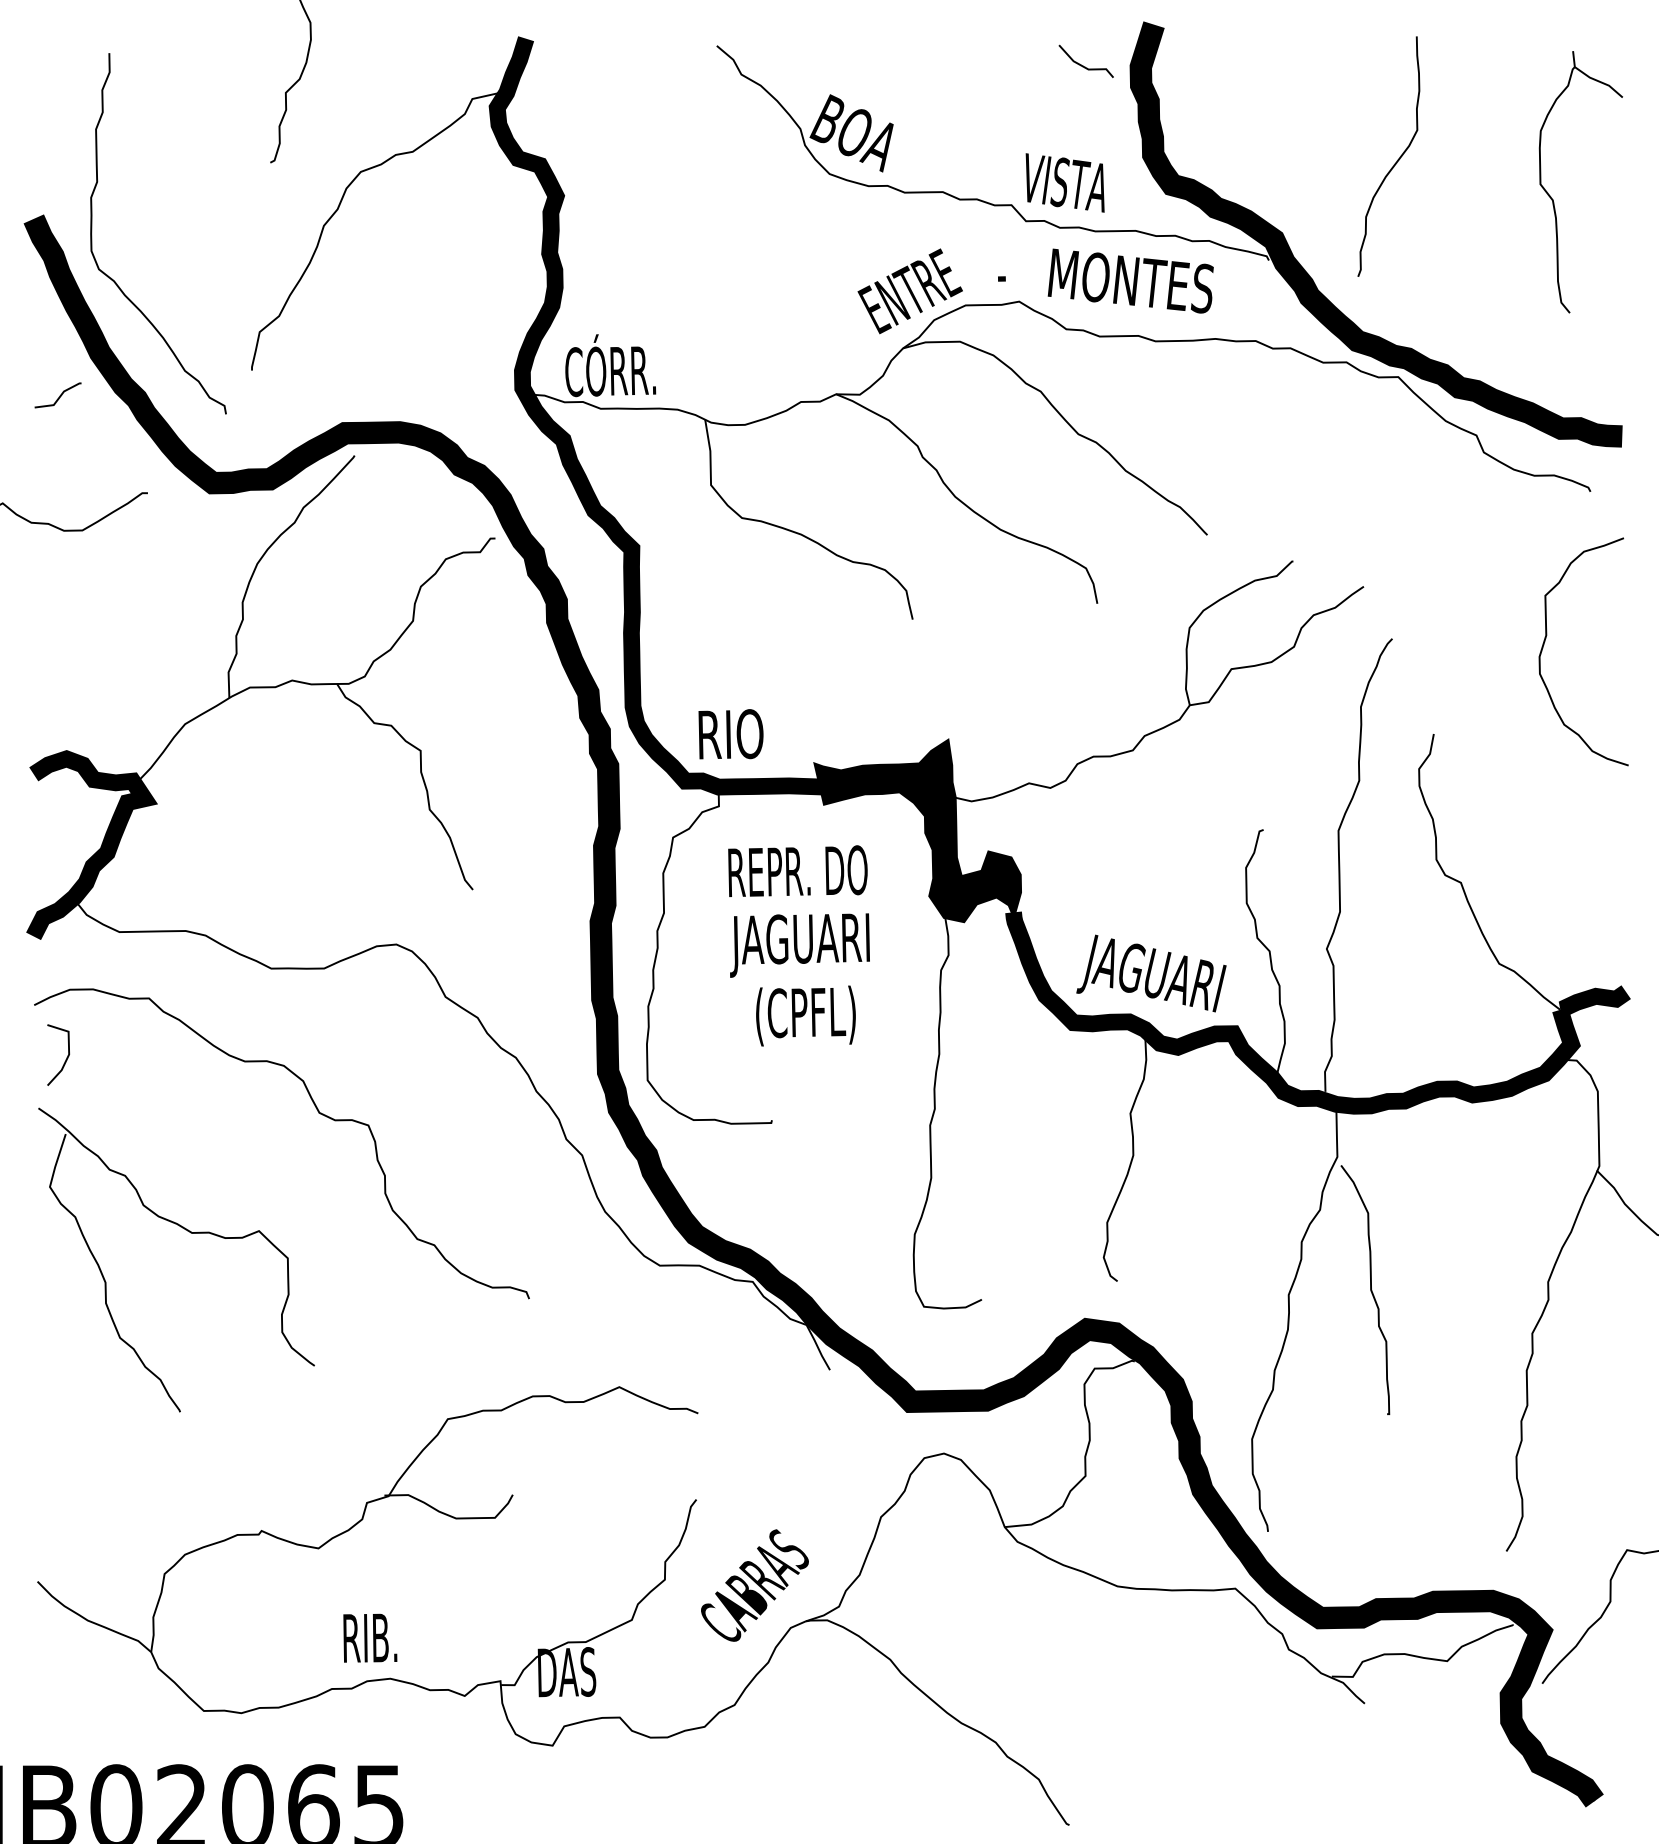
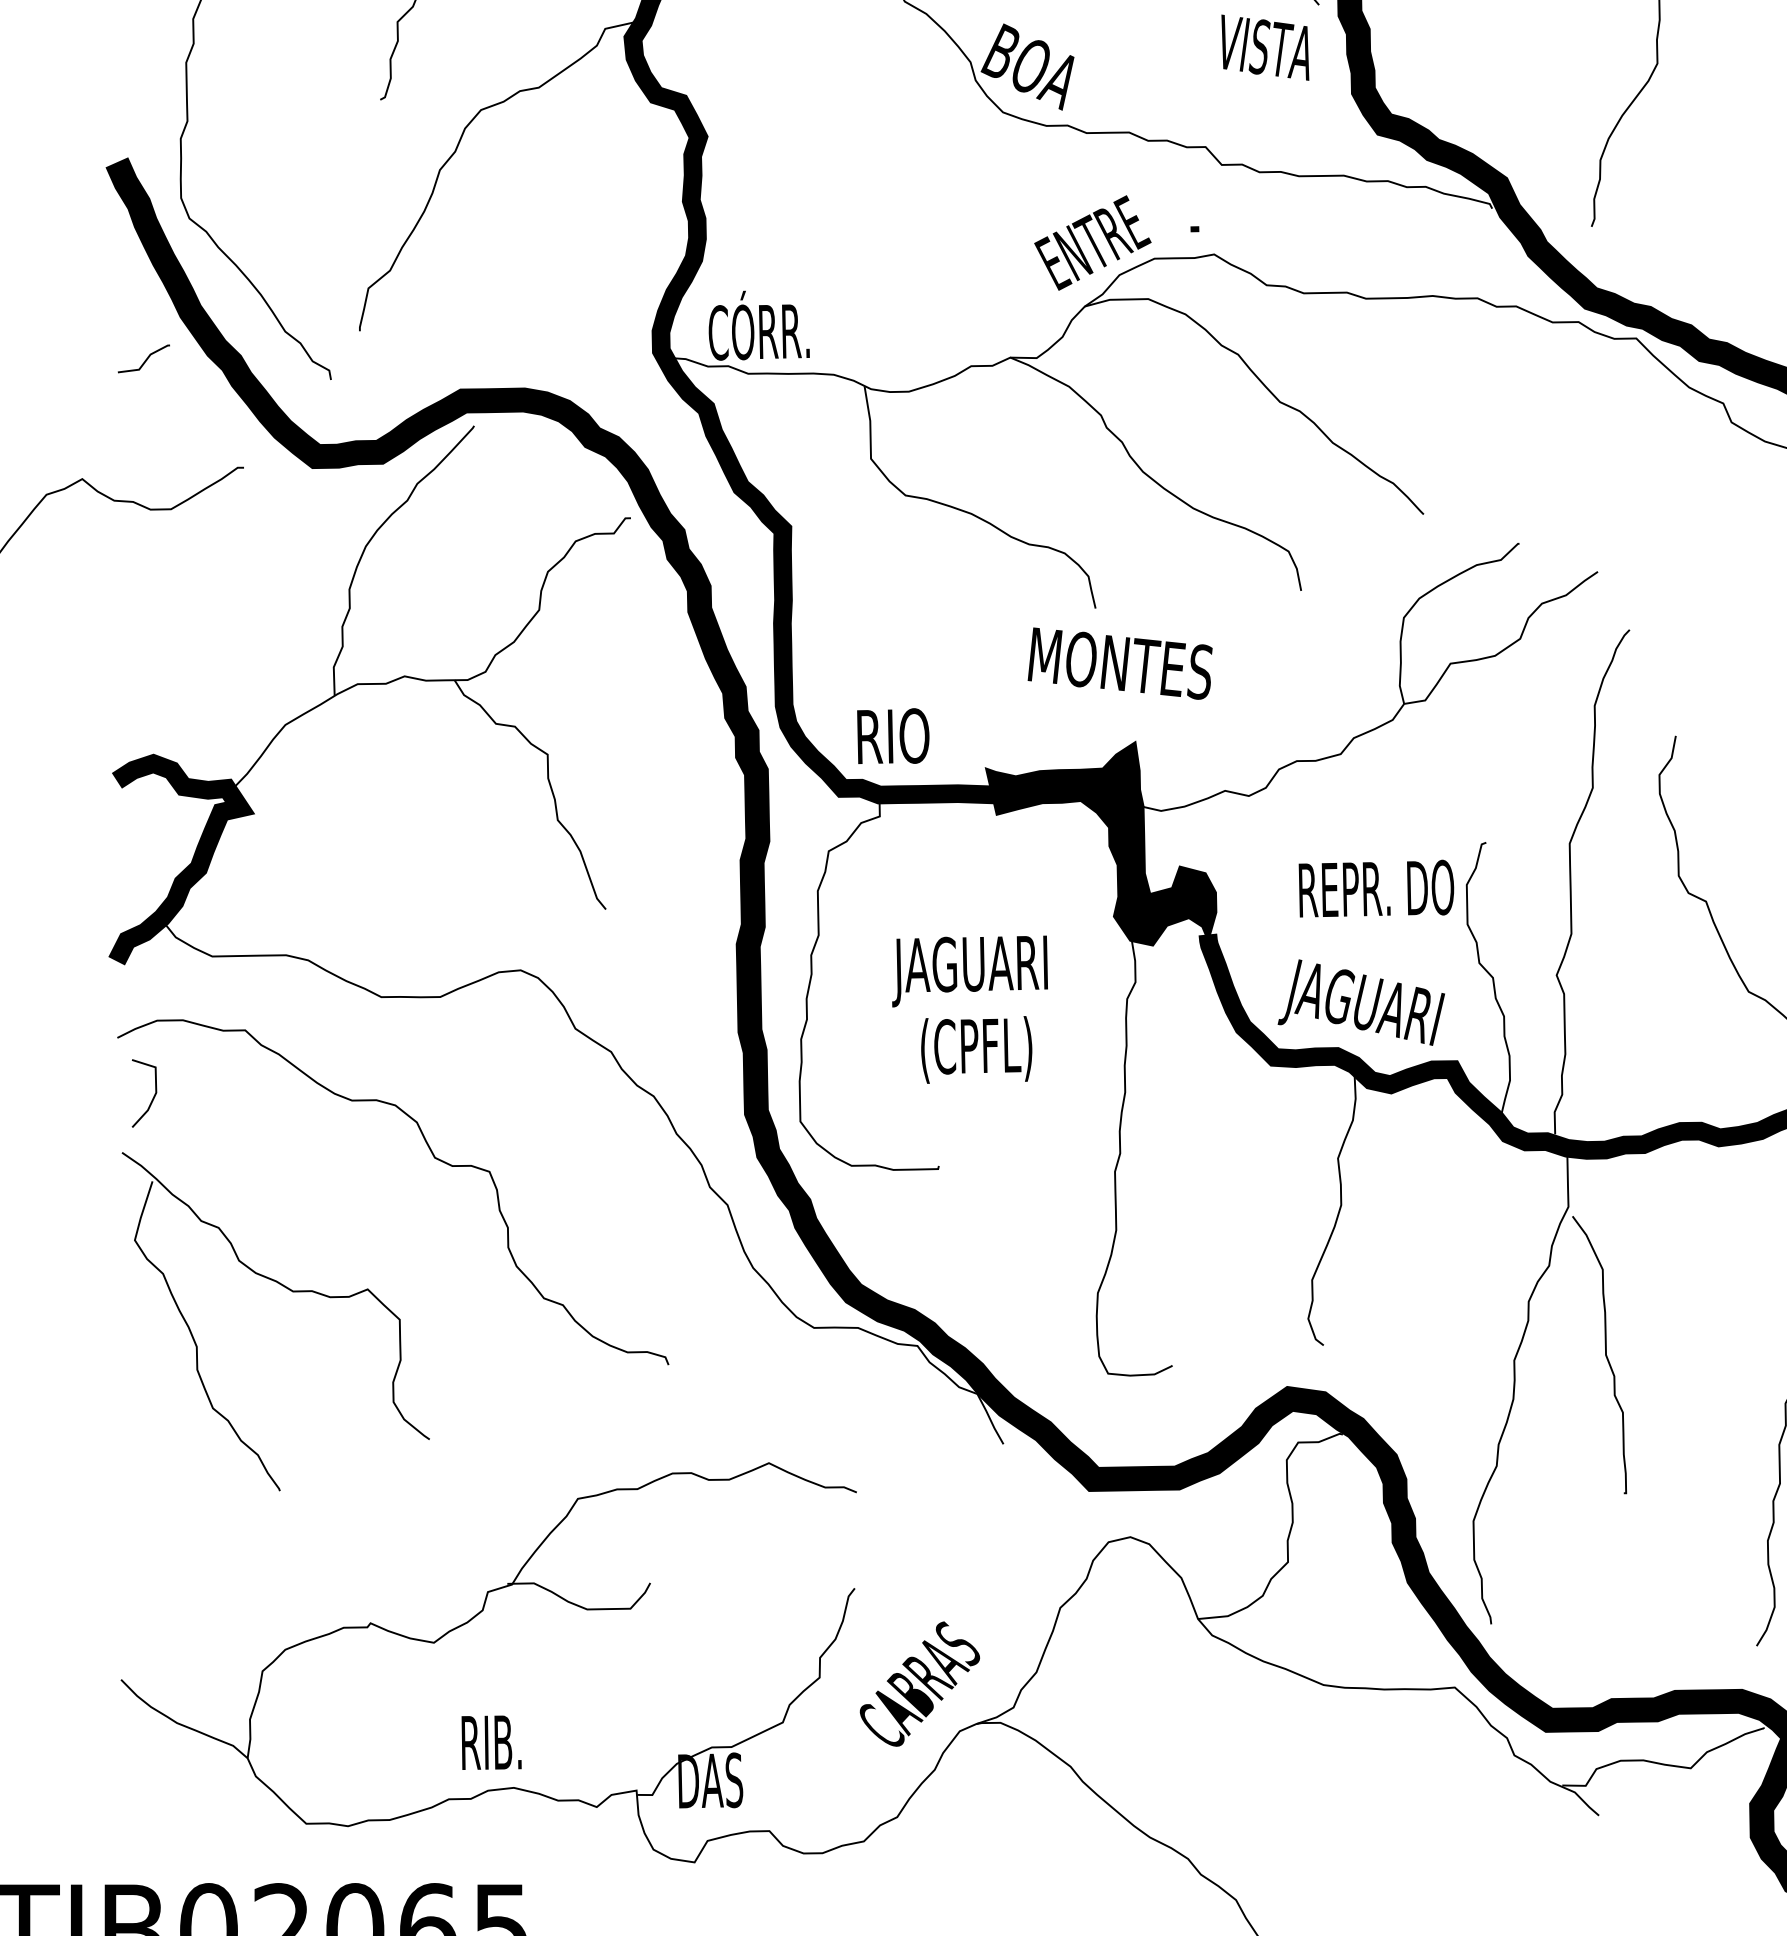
text: (1064, 182) -> (1264, 47), moved
text: (1130, 280) -> (1119, 662), moved
text: (797, 870) -> (1375, 887), moved

